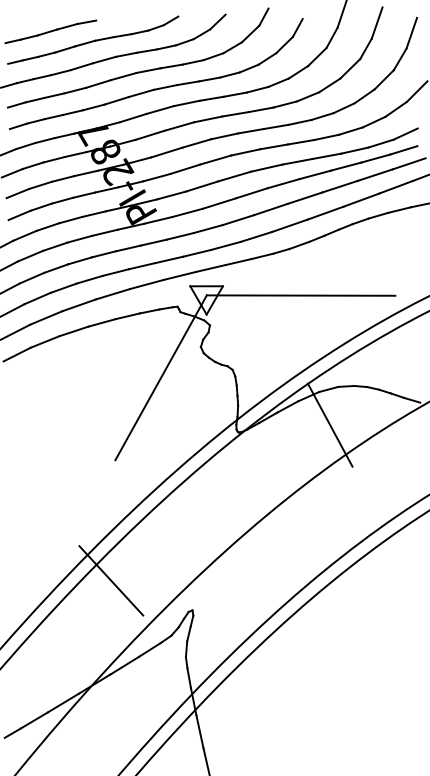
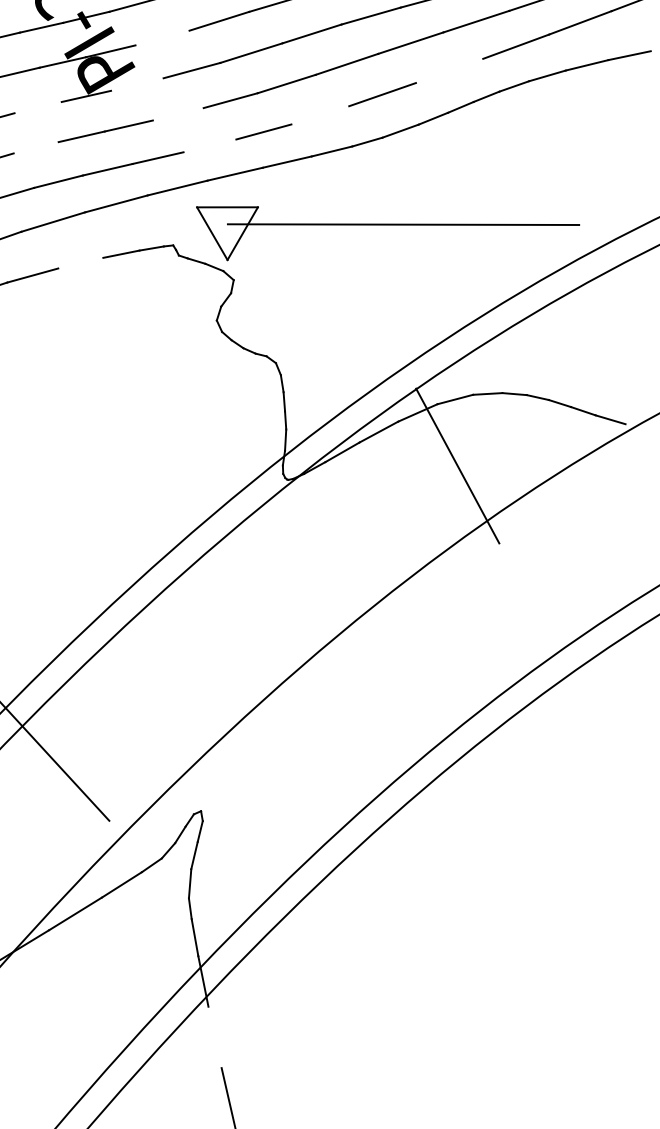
line: (171, 195) -> (162, 38), removed
line: (325, 212) -> (449, 69), removed
line: (158, 220) -> (137, 84), removed
line: (104, 232) -> (37, 107), removed
line: (179, 236) -> (176, 114), removed
line: (255, 236) -> (318, 114), removed
line: (197, 252) -> (210, 144), removed
line: (103, 254) -> (35, 148), removed
line: (127, 316) -> (80, 263), removed
line: (160, 377) -> (141, 377), removed
line: (199, 731) -> (214, 1036), removed

